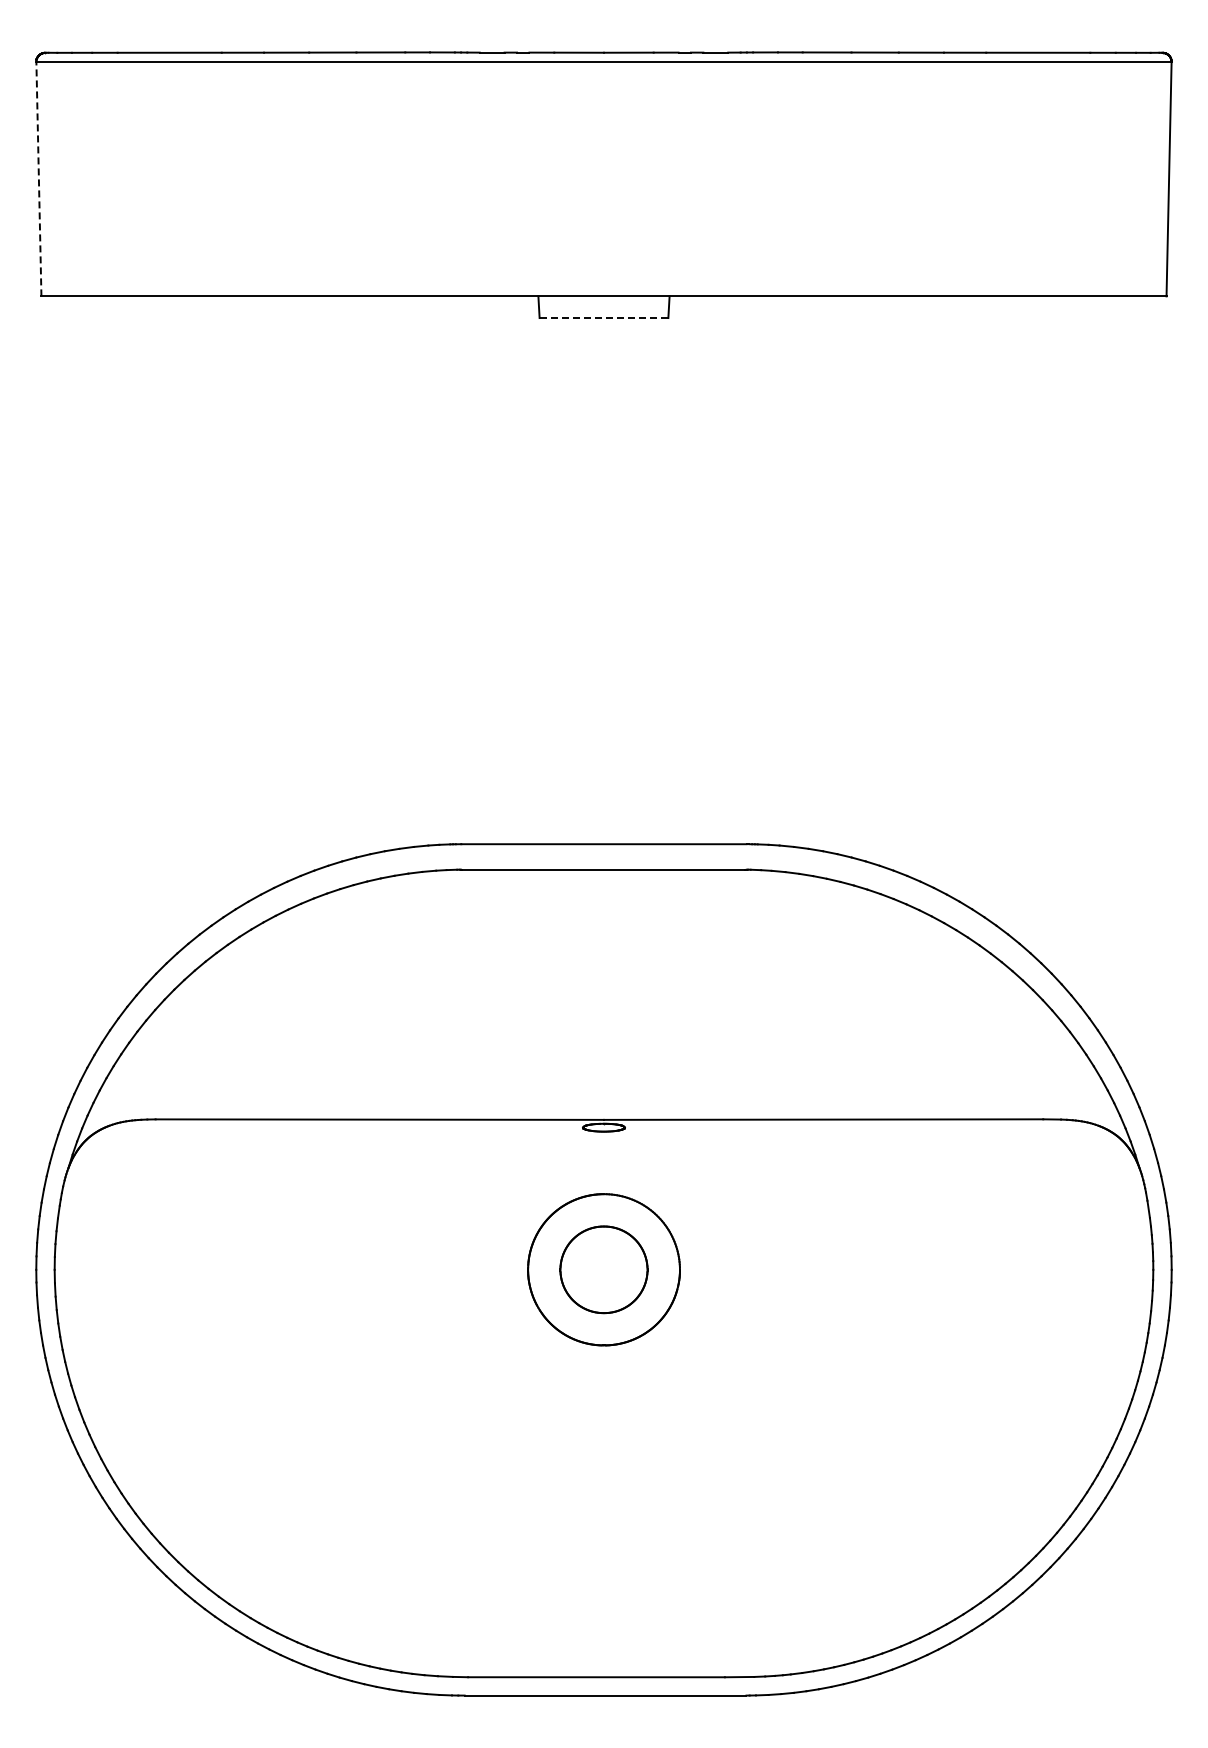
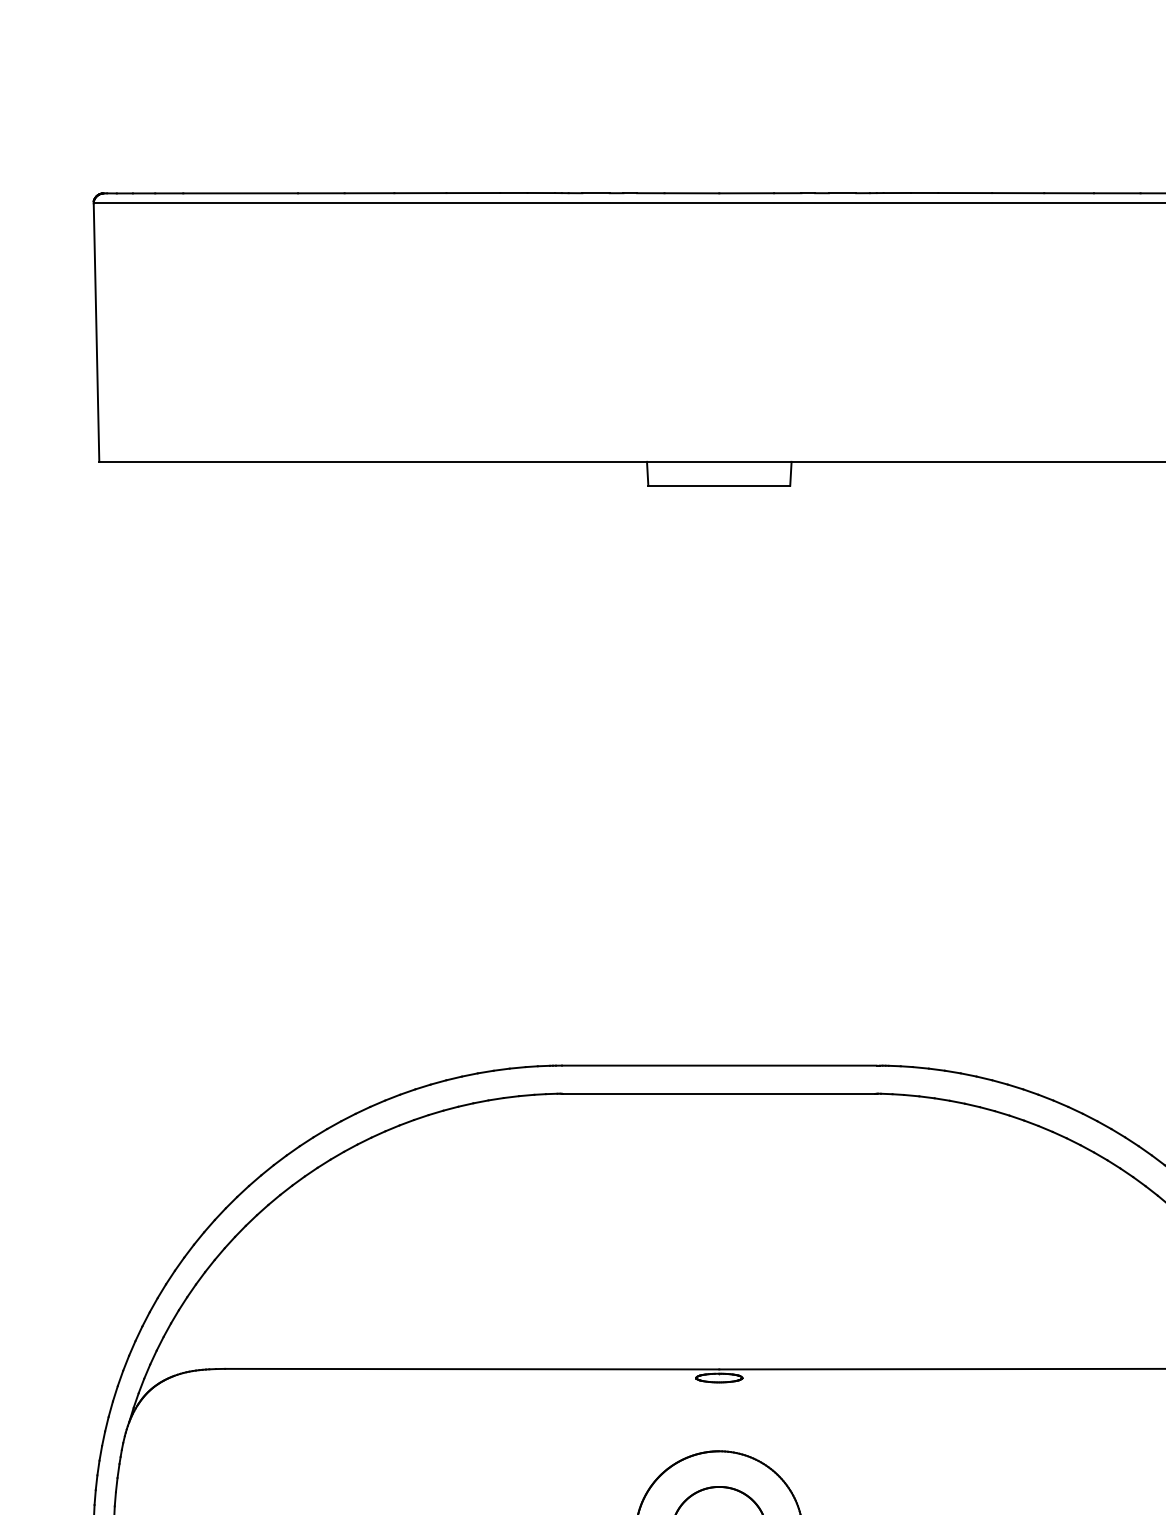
line: (38, 178) -> (96, 331), dashed -> solid
line: (603, 318) -> (718, 486), dashed -> solid

